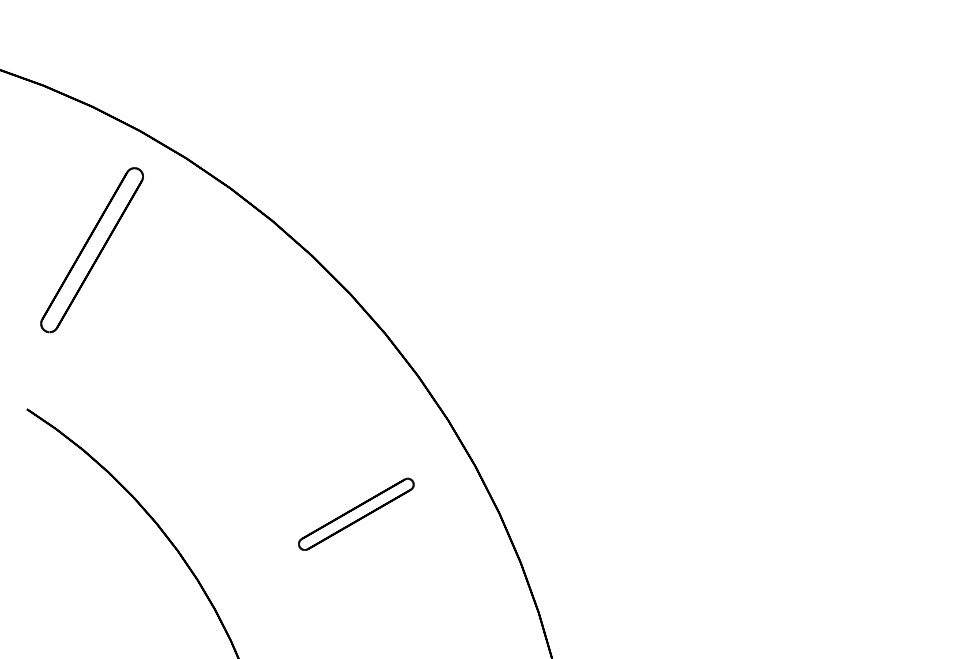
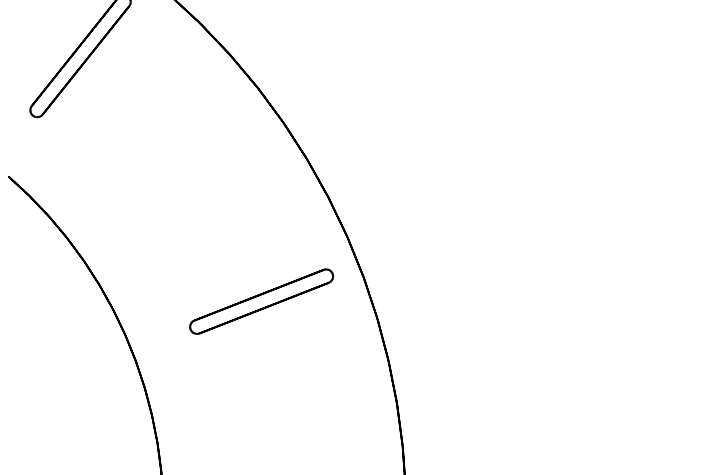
part: (356, 514) -> (261, 301), size x1.43

